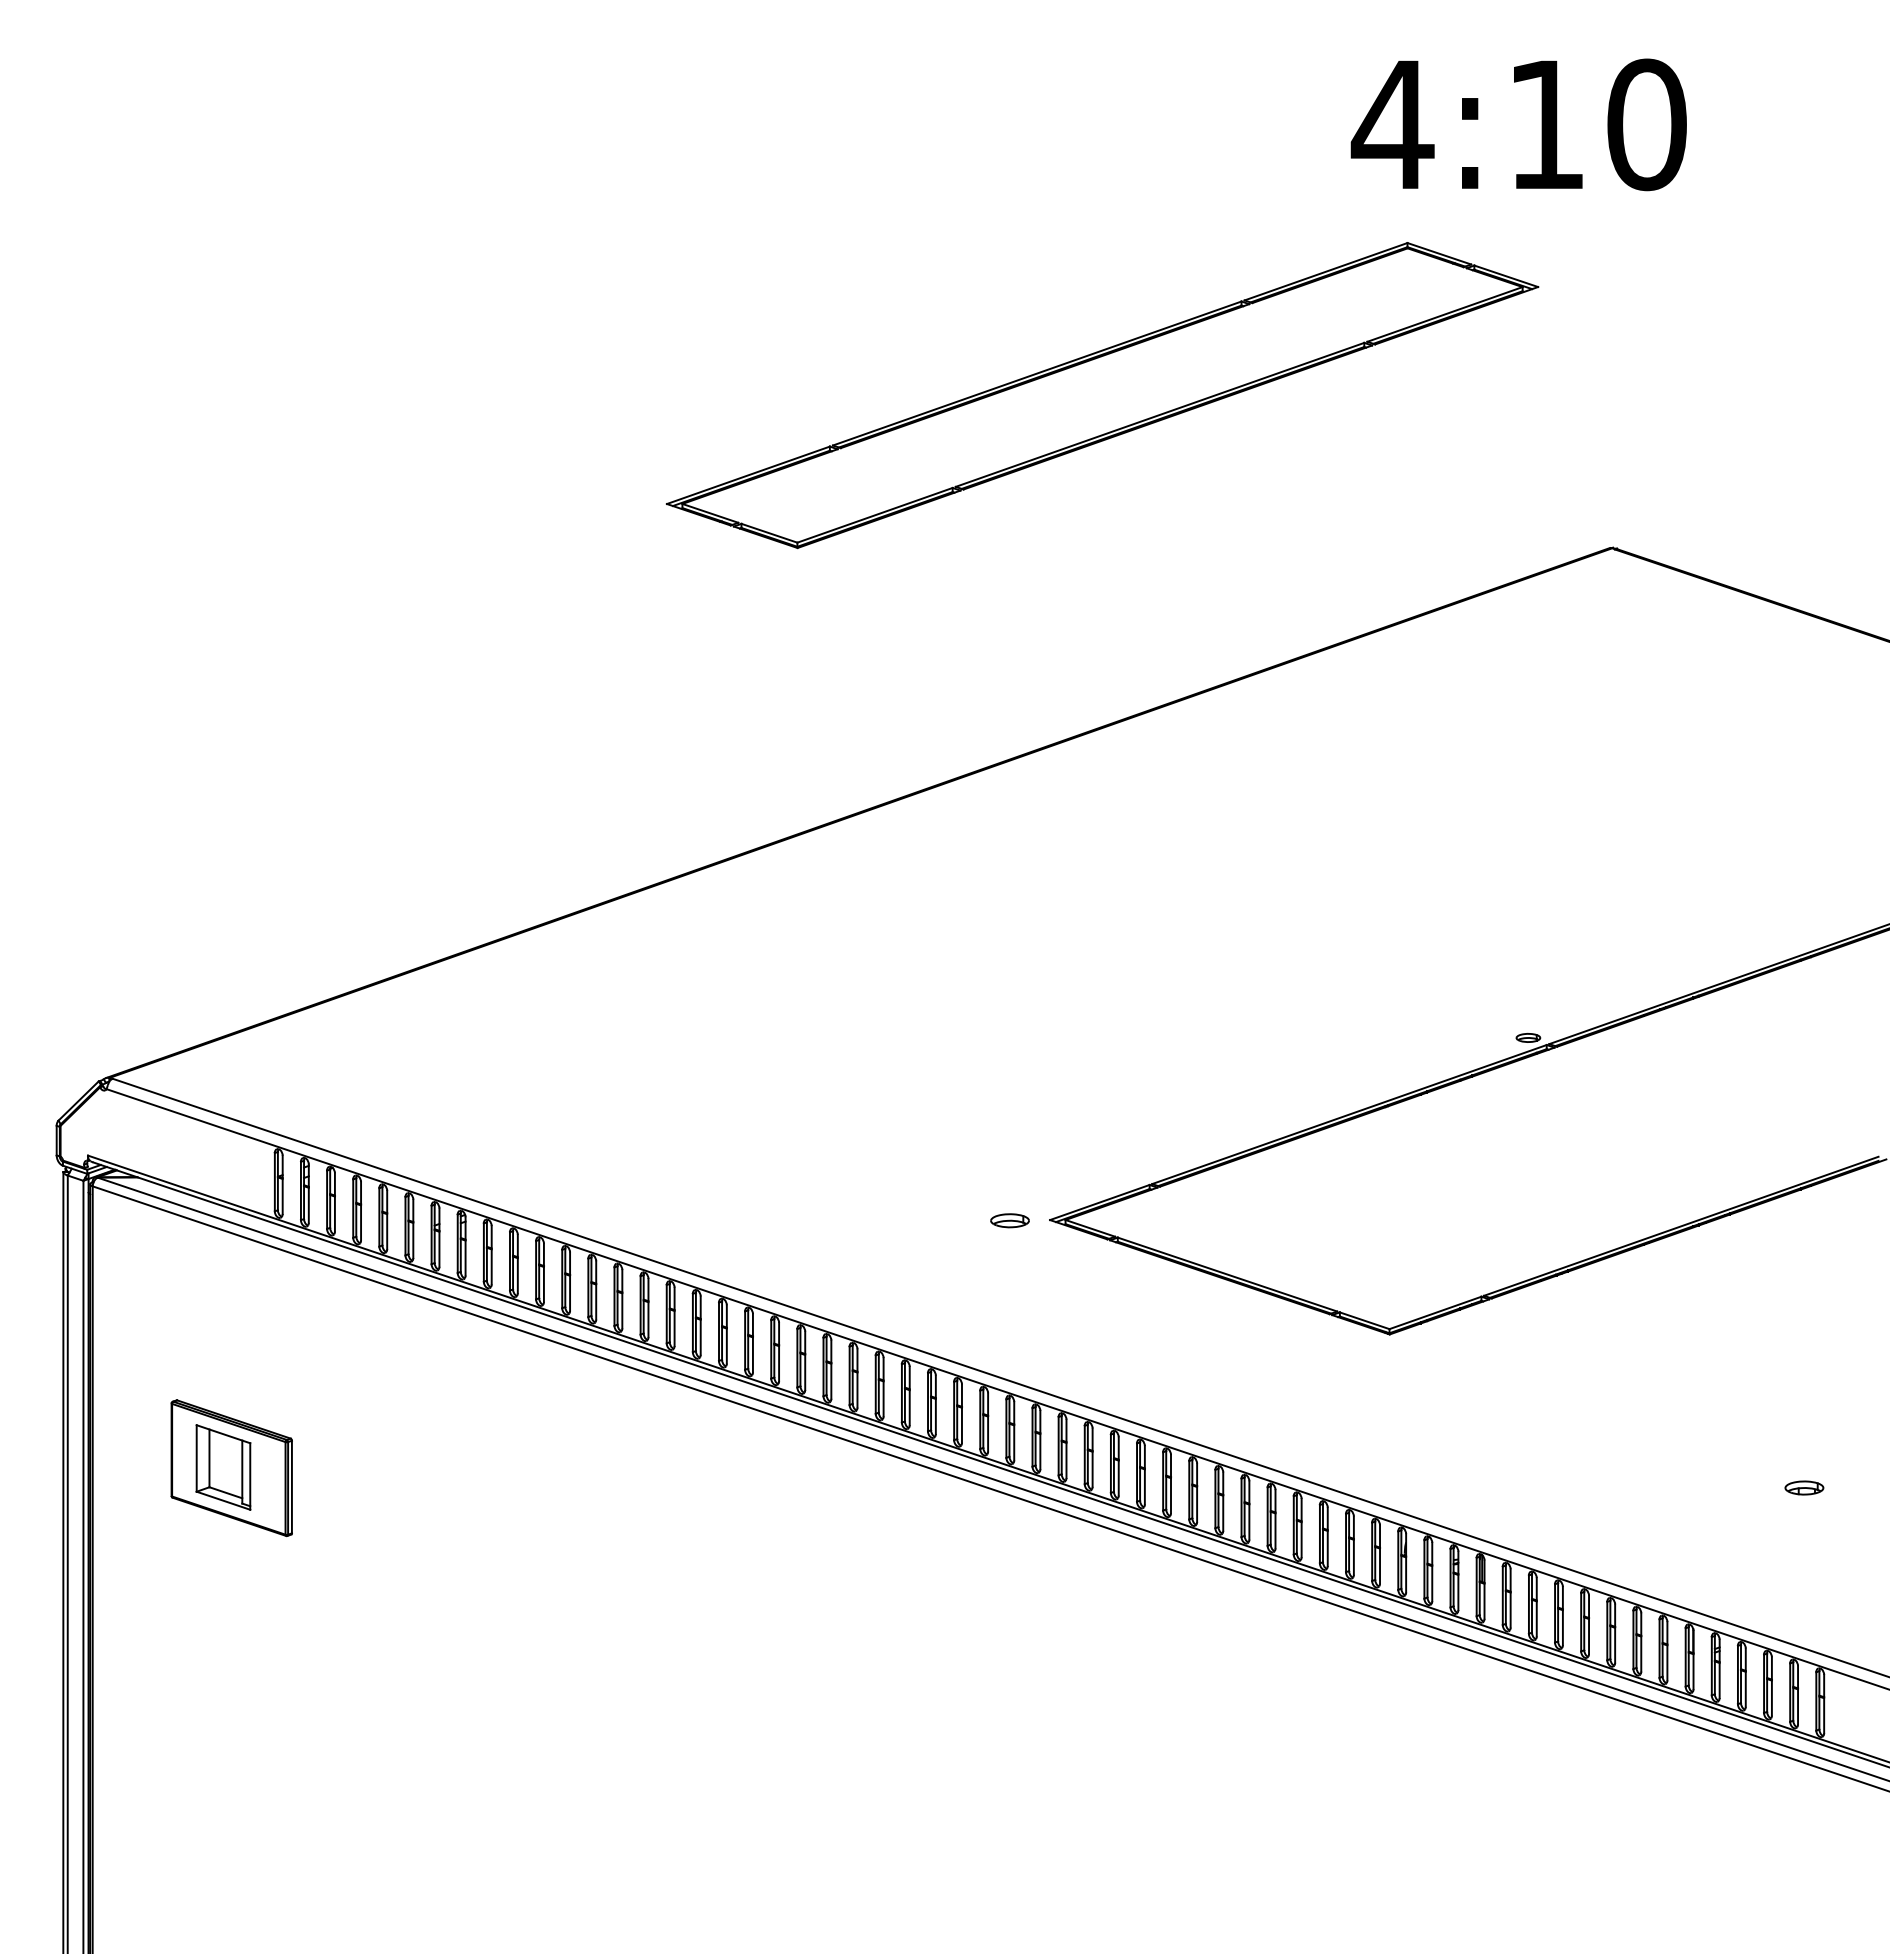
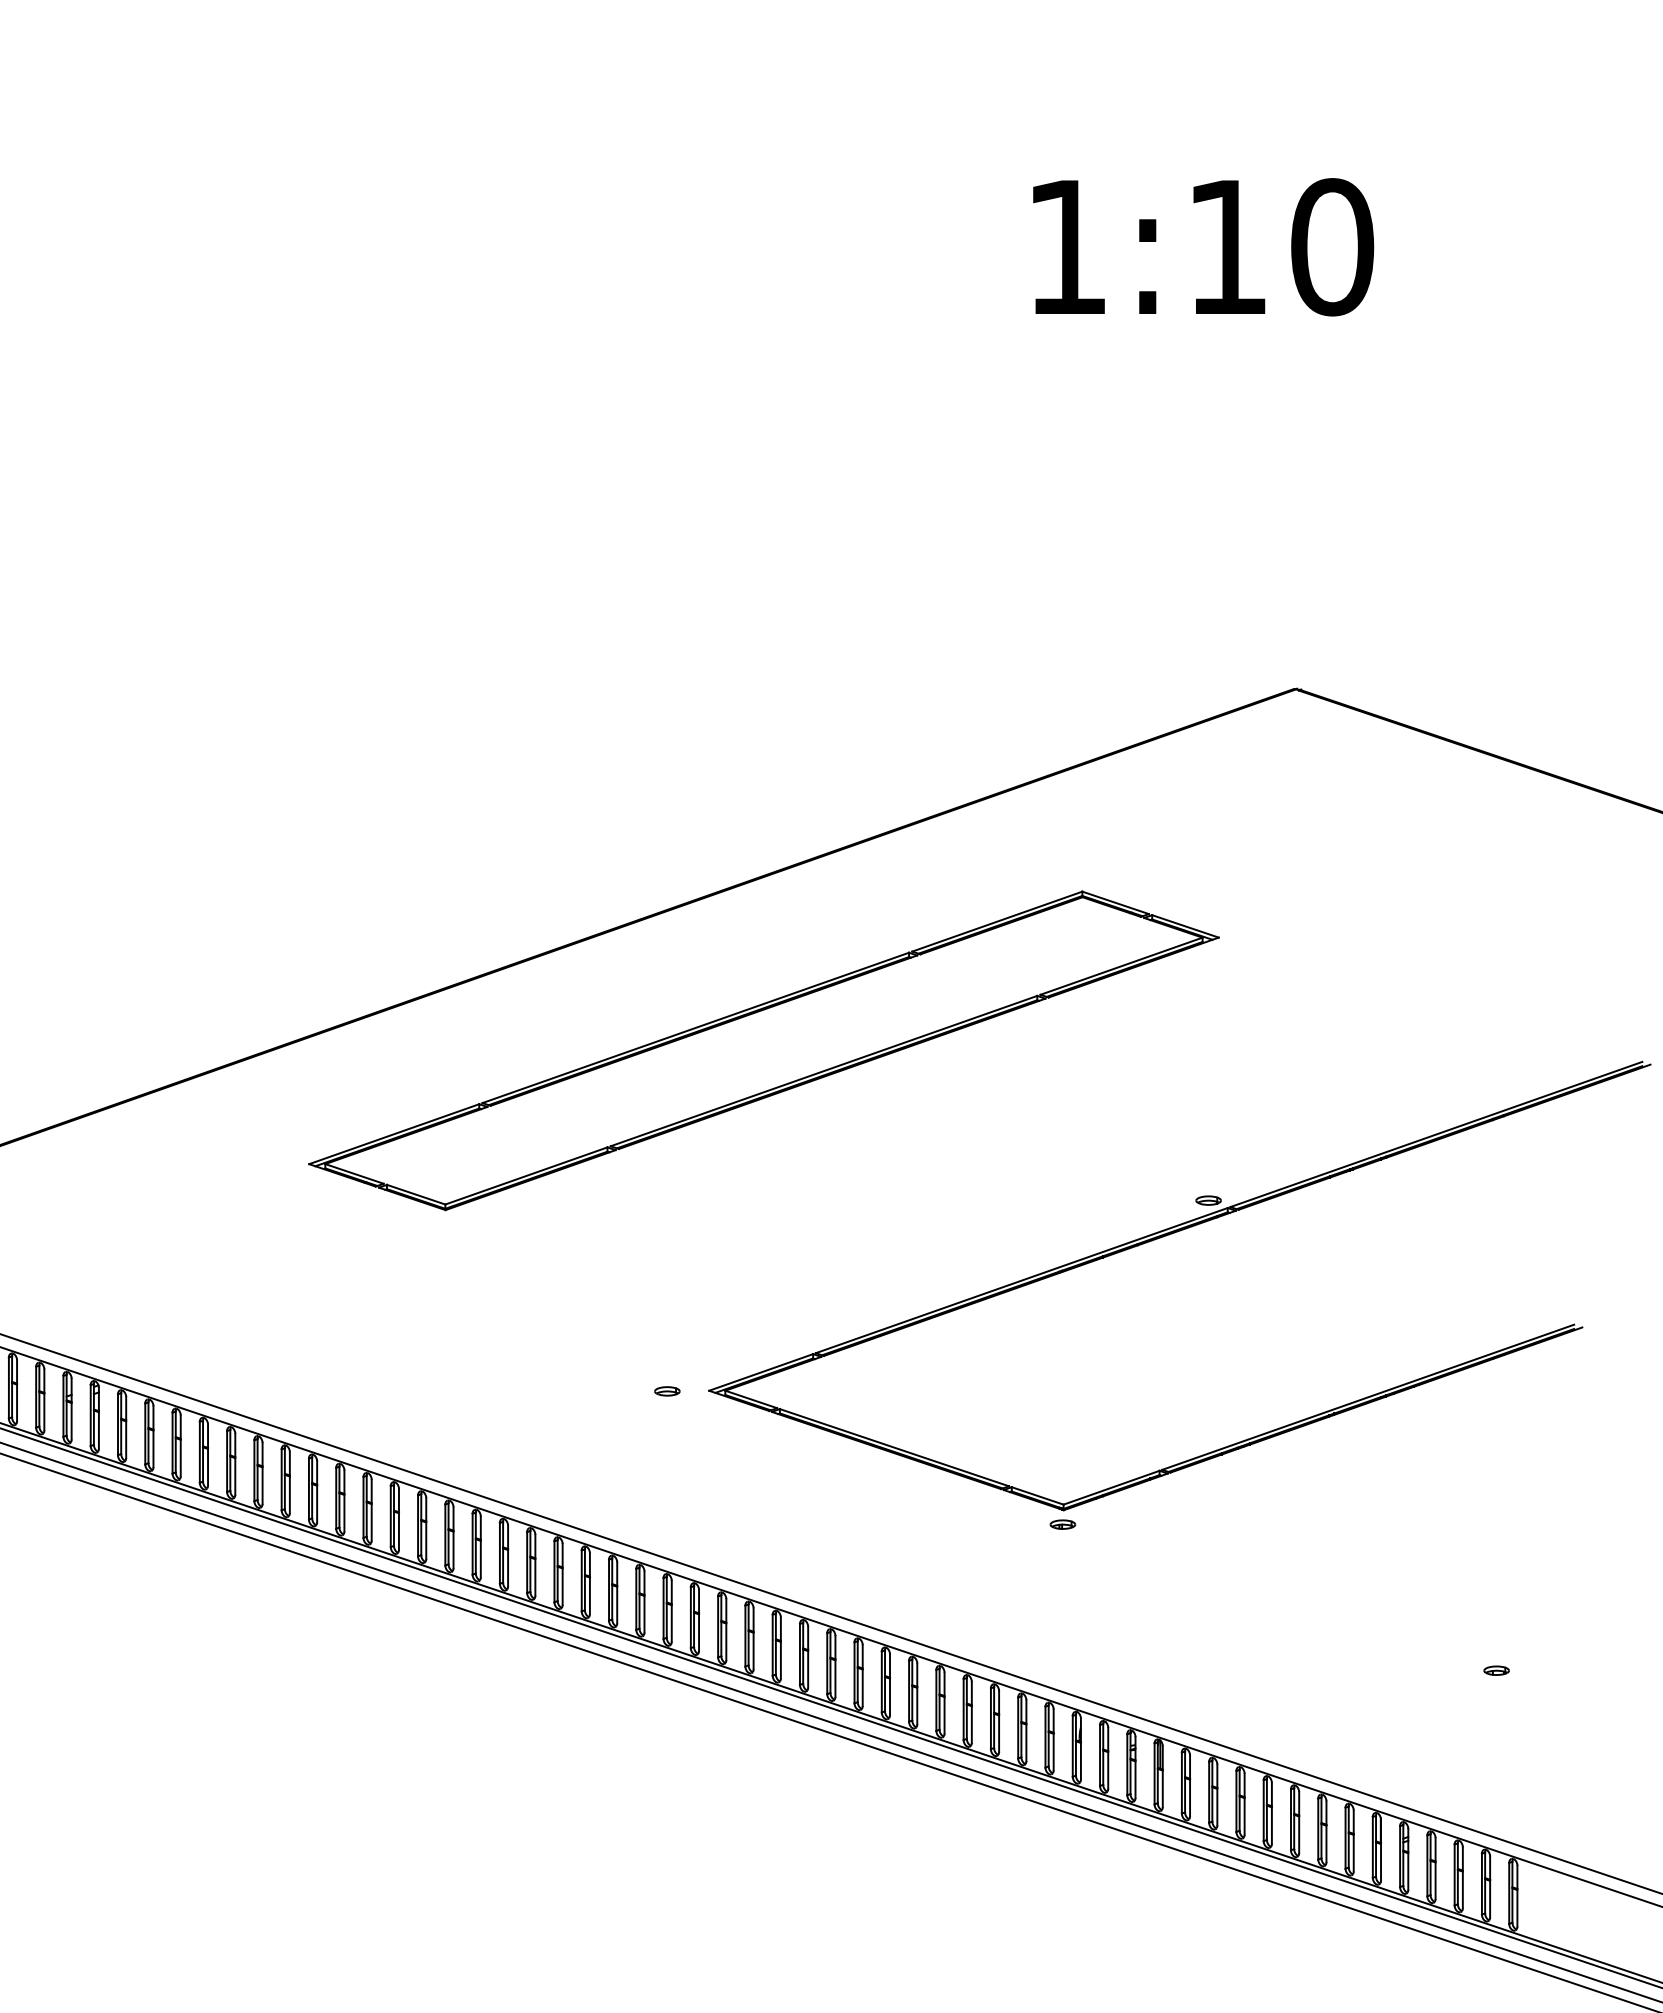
text: (1392, 124) -> (1066, 246), 4:10 -> 1:10
part: (1102, 395) -> (763, 1050), moved
part: (1009, 1220) -> (666, 1391), size x0.62
part: (1388, 1348) -> (1062, 1524), added
part: (1803, 1488) -> (1495, 1671), size x0.62

